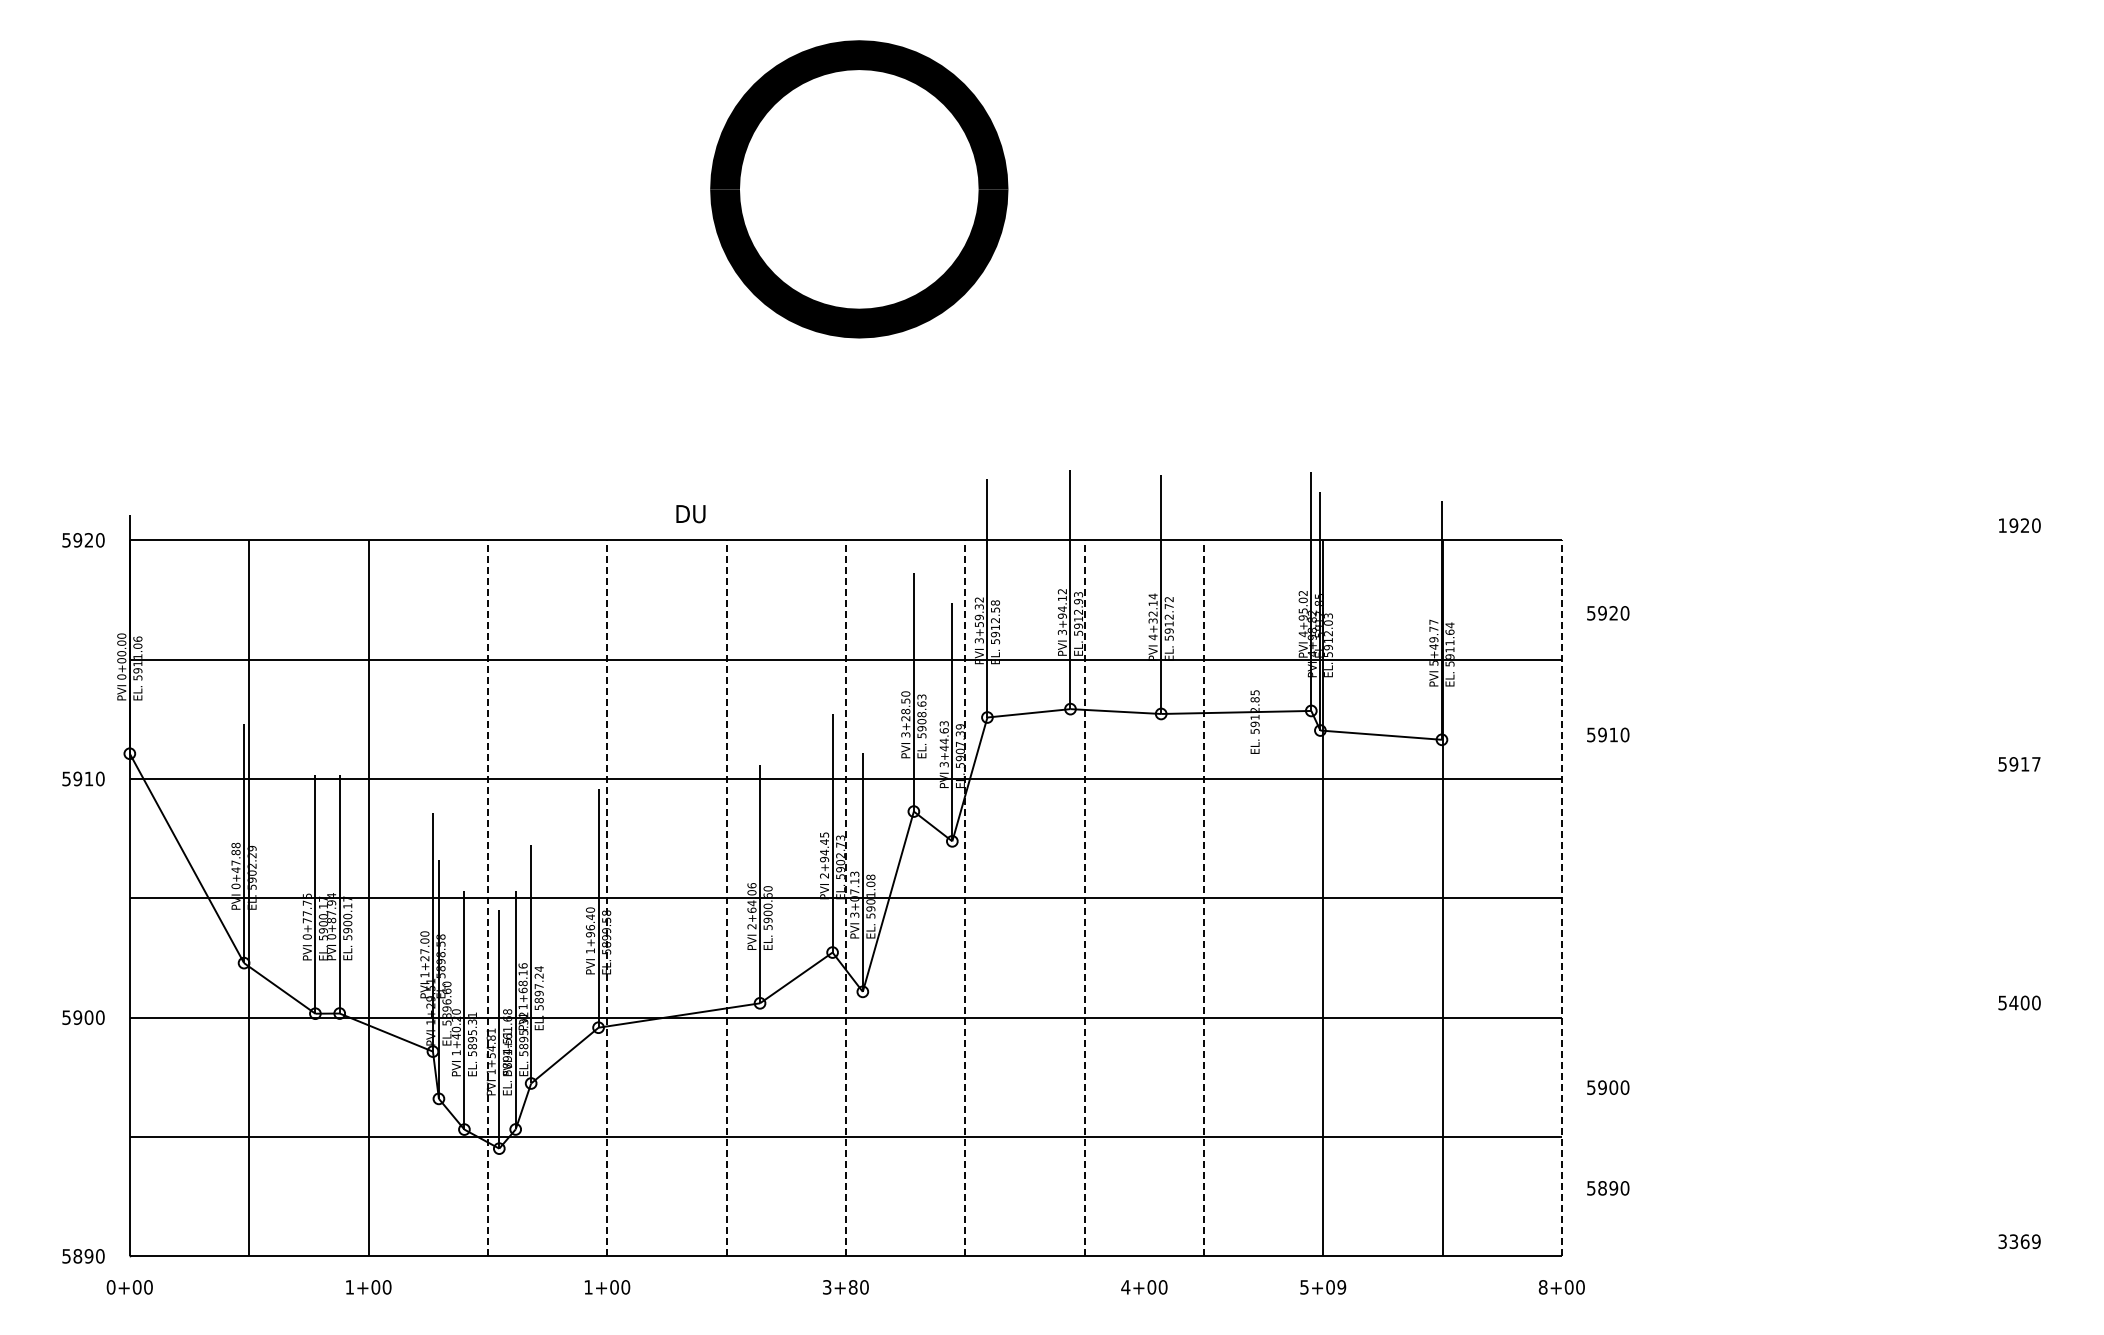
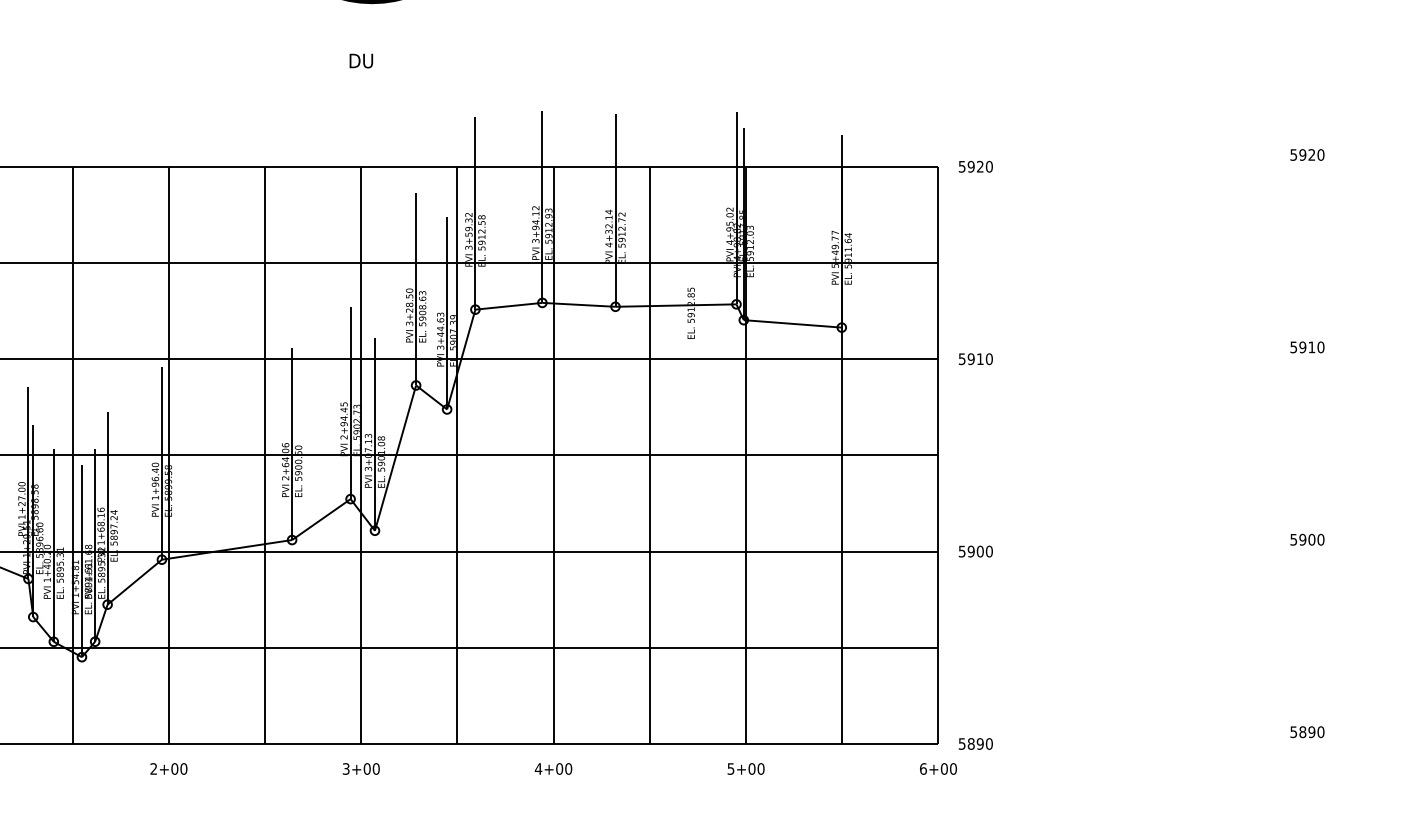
text: (690, 514) -> (361, 61), moved
text: (2002, 525) -> (1293, 154), 1920 -> 5920
text: (1608, 613) -> (976, 166), moved
text: (1608, 734) -> (976, 358), moved
text: (2036, 764) -> (1321, 347), 5917 -> 5910
line: (487, 897) -> (72, 454), dashed -> solid
line: (607, 897) -> (169, 454), dashed -> solid
line: (726, 897) -> (265, 454), dashed -> solid
line: (845, 897) -> (361, 454), dashed -> solid
line: (965, 897) -> (457, 454), dashed -> solid
line: (1084, 897) -> (553, 454), dashed -> solid
line: (1203, 897) -> (649, 454), dashed -> solid
line: (1561, 897) -> (938, 454), dashed -> solid
text: (2013, 1002) -> (1302, 539), 5400 -> 5900
text: (1608, 1087) -> (976, 551), moved
text: (1608, 1188) -> (976, 744), moved
text: (2019, 1241) -> (1307, 732), 3369 -> 5890
text: (588, 1287) -> (153, 769), 1+00 -> 2+00
text: (852, 1287) -> (366, 769), 3+80 -> 3+00
text: (1144, 1287) -> (553, 769), moved
text: (1341, 1287) -> (760, 769), 5+09 -> 5+00
text: (1542, 1287) -> (922, 769), 8+00 -> 6+00

